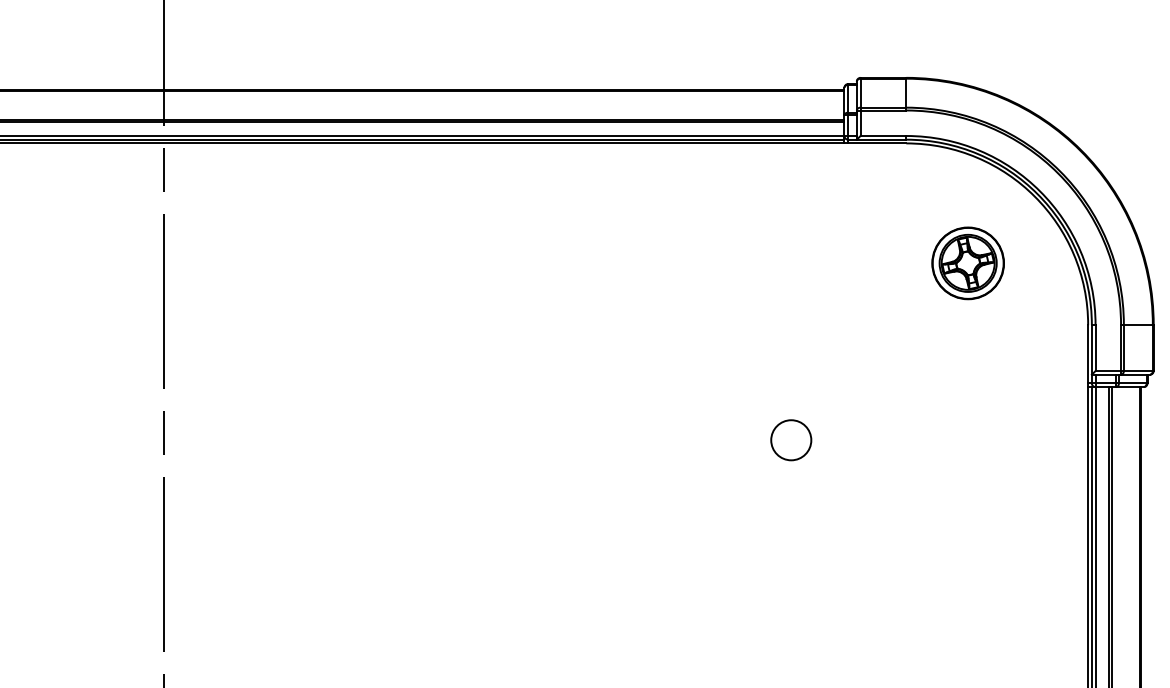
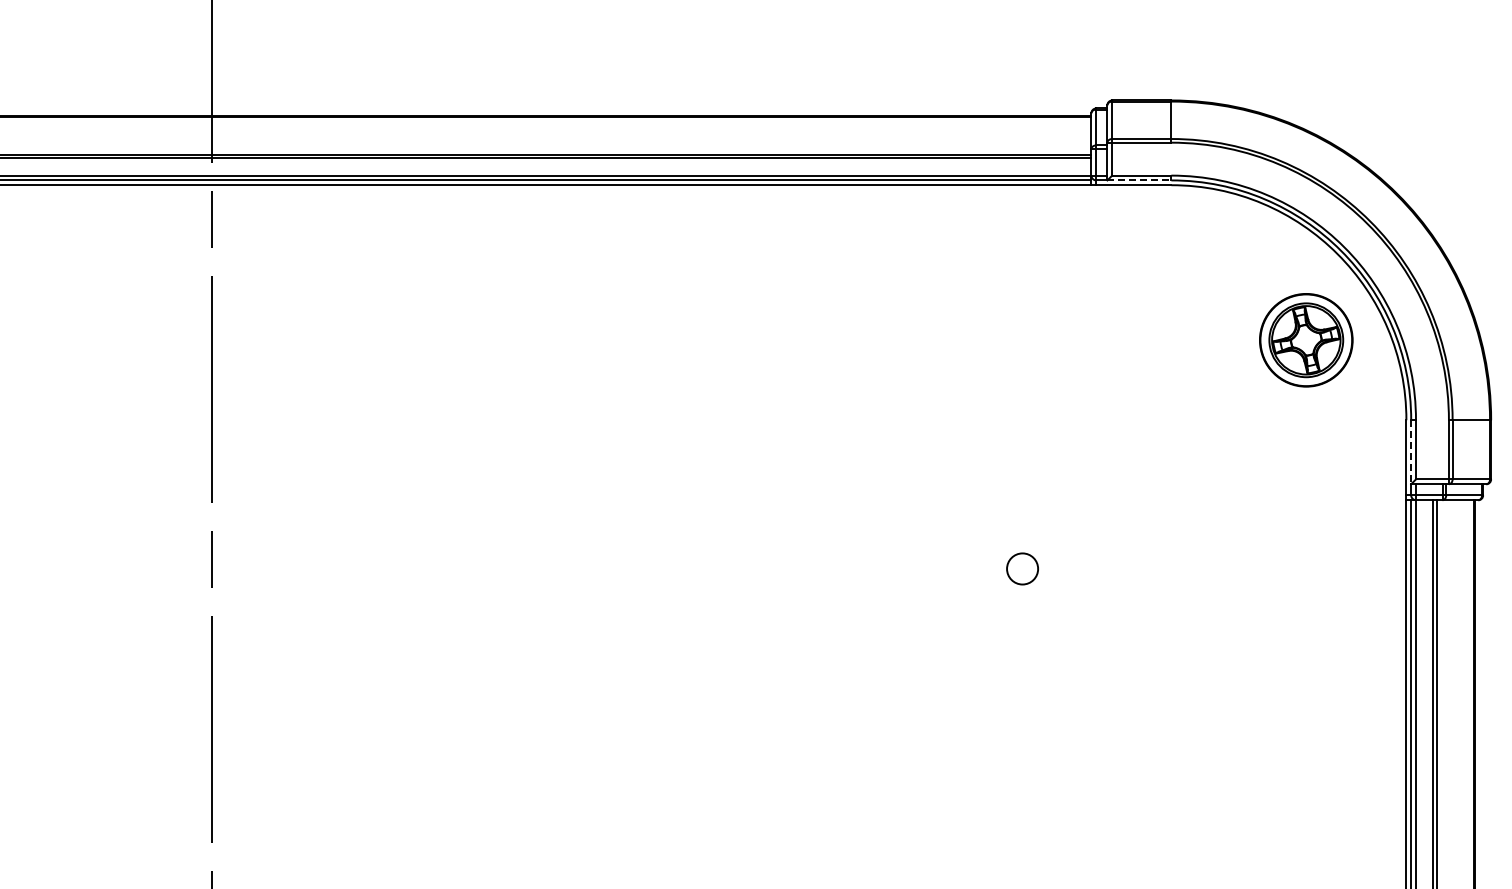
line: (881, 139) -> (1139, 180), solid -> dashed
part: (968, 263) -> (1306, 340), moved
line: (1092, 350) -> (1411, 452), solid -> dashed
circle: (791, 439) -> (1022, 568), size x0.6

